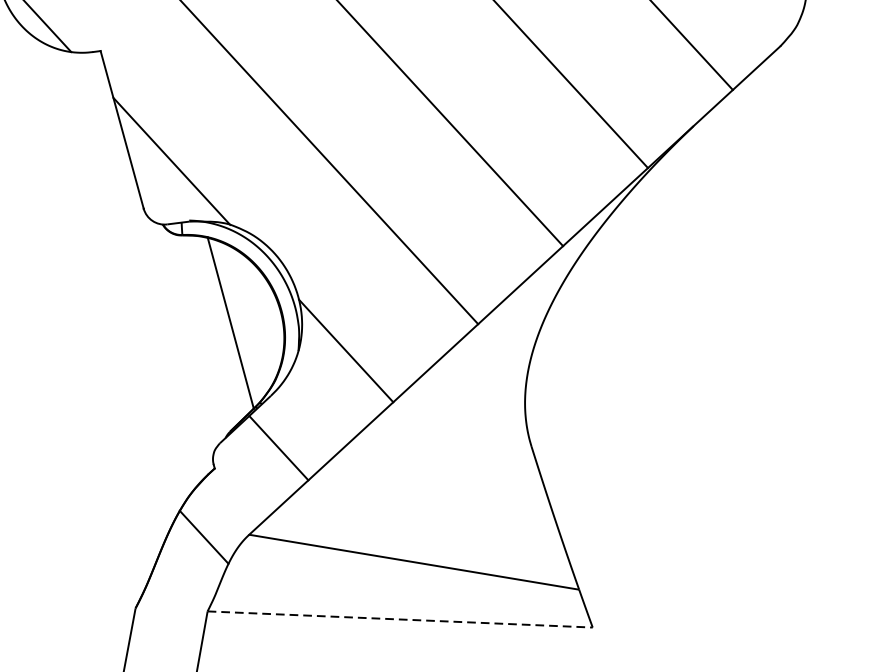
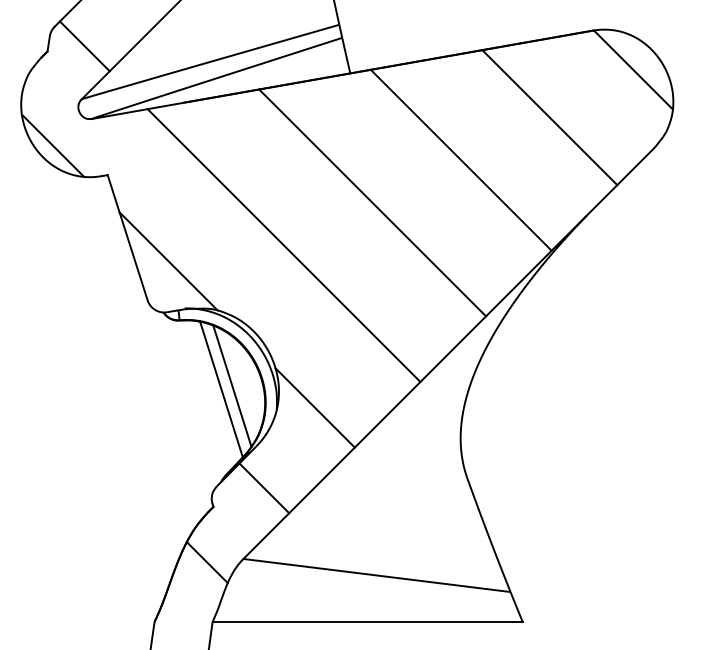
line: (244, 318) -> (232, 385), added
line: (401, 618) -> (368, 621), dashed -> solid

